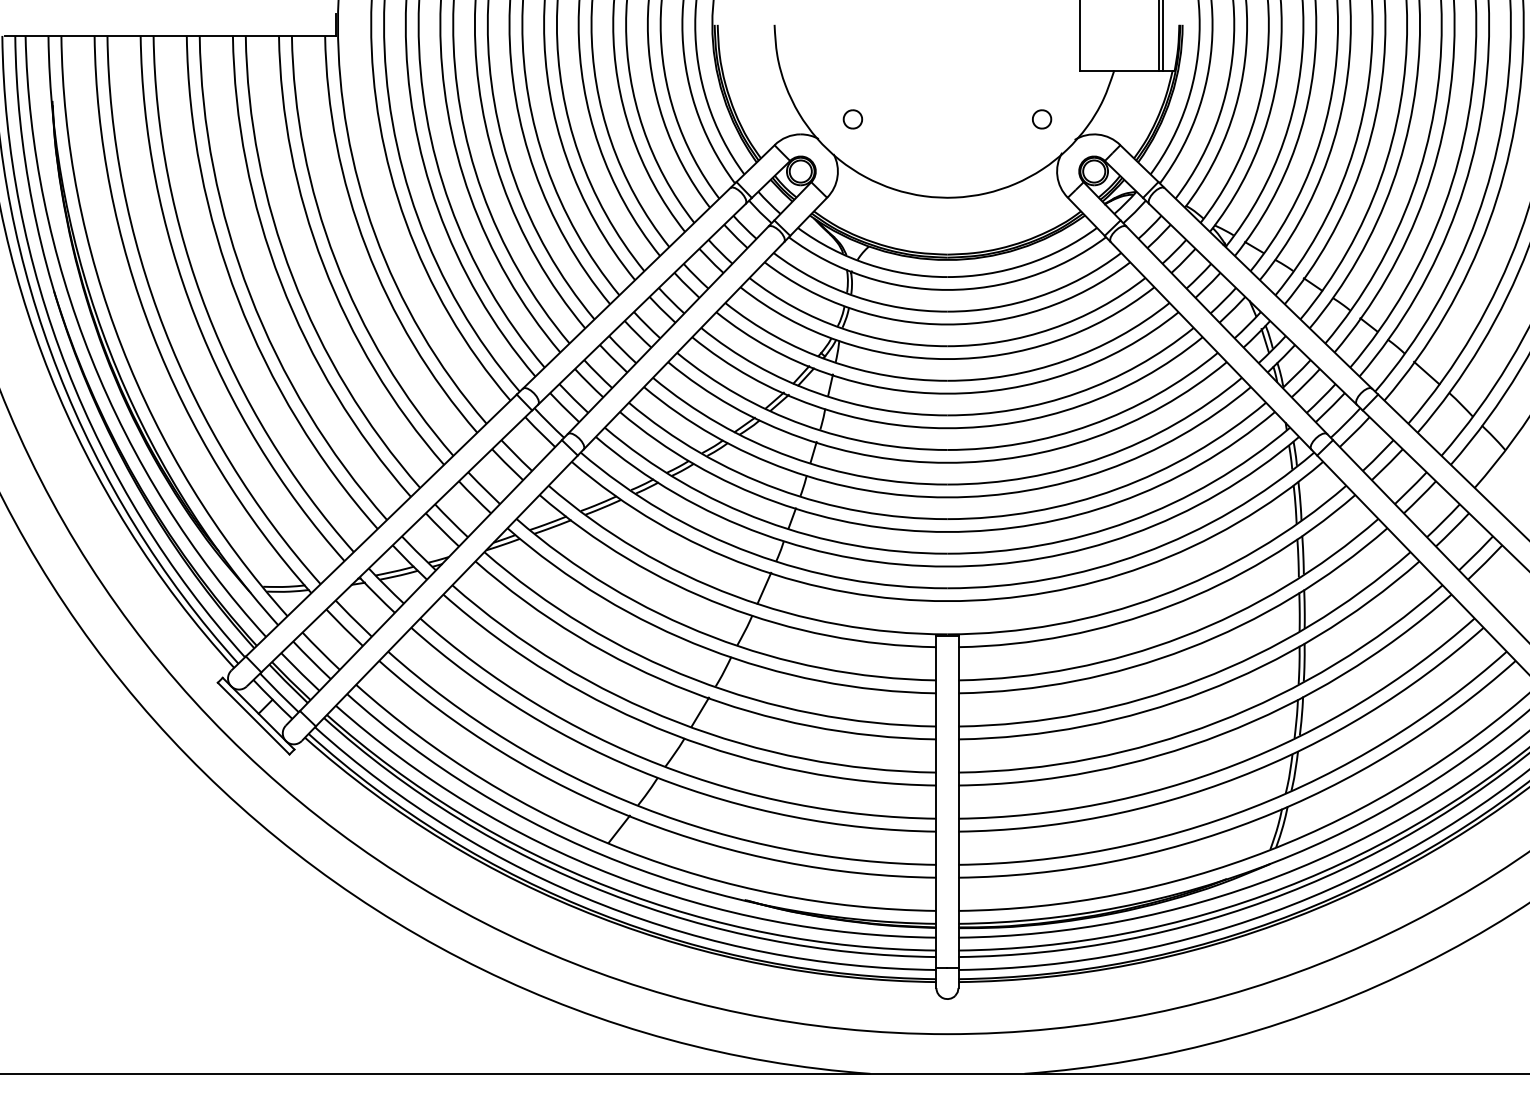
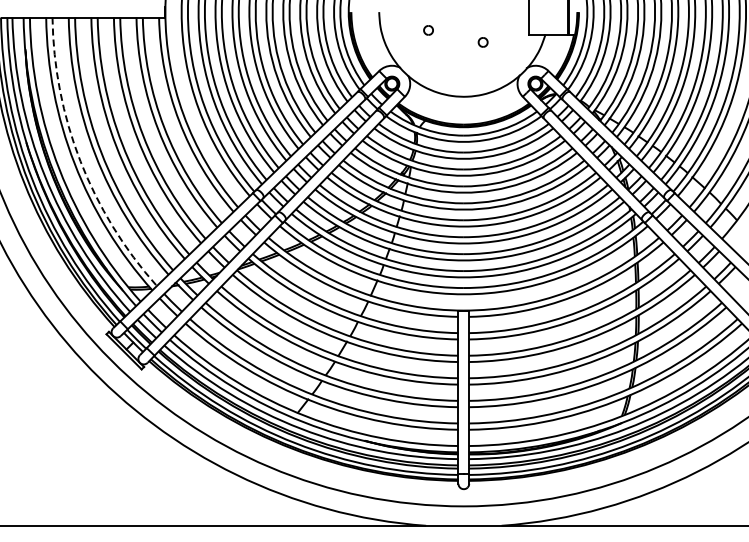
part: (852, 119) -> (428, 30), moved
part: (1040, 119) -> (482, 42), moved
arc: (164, 329) -> (80, 161), solid -> dashed

